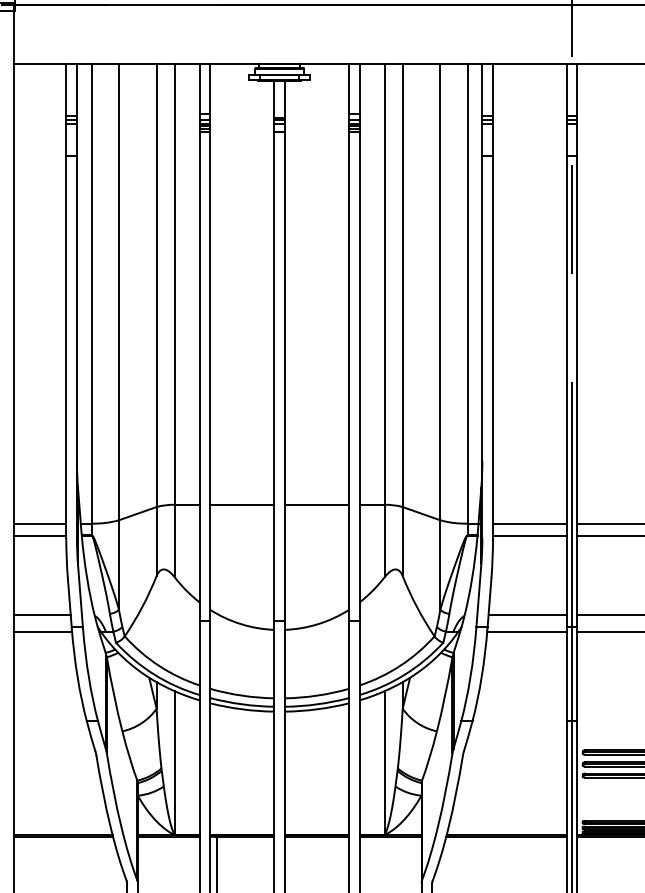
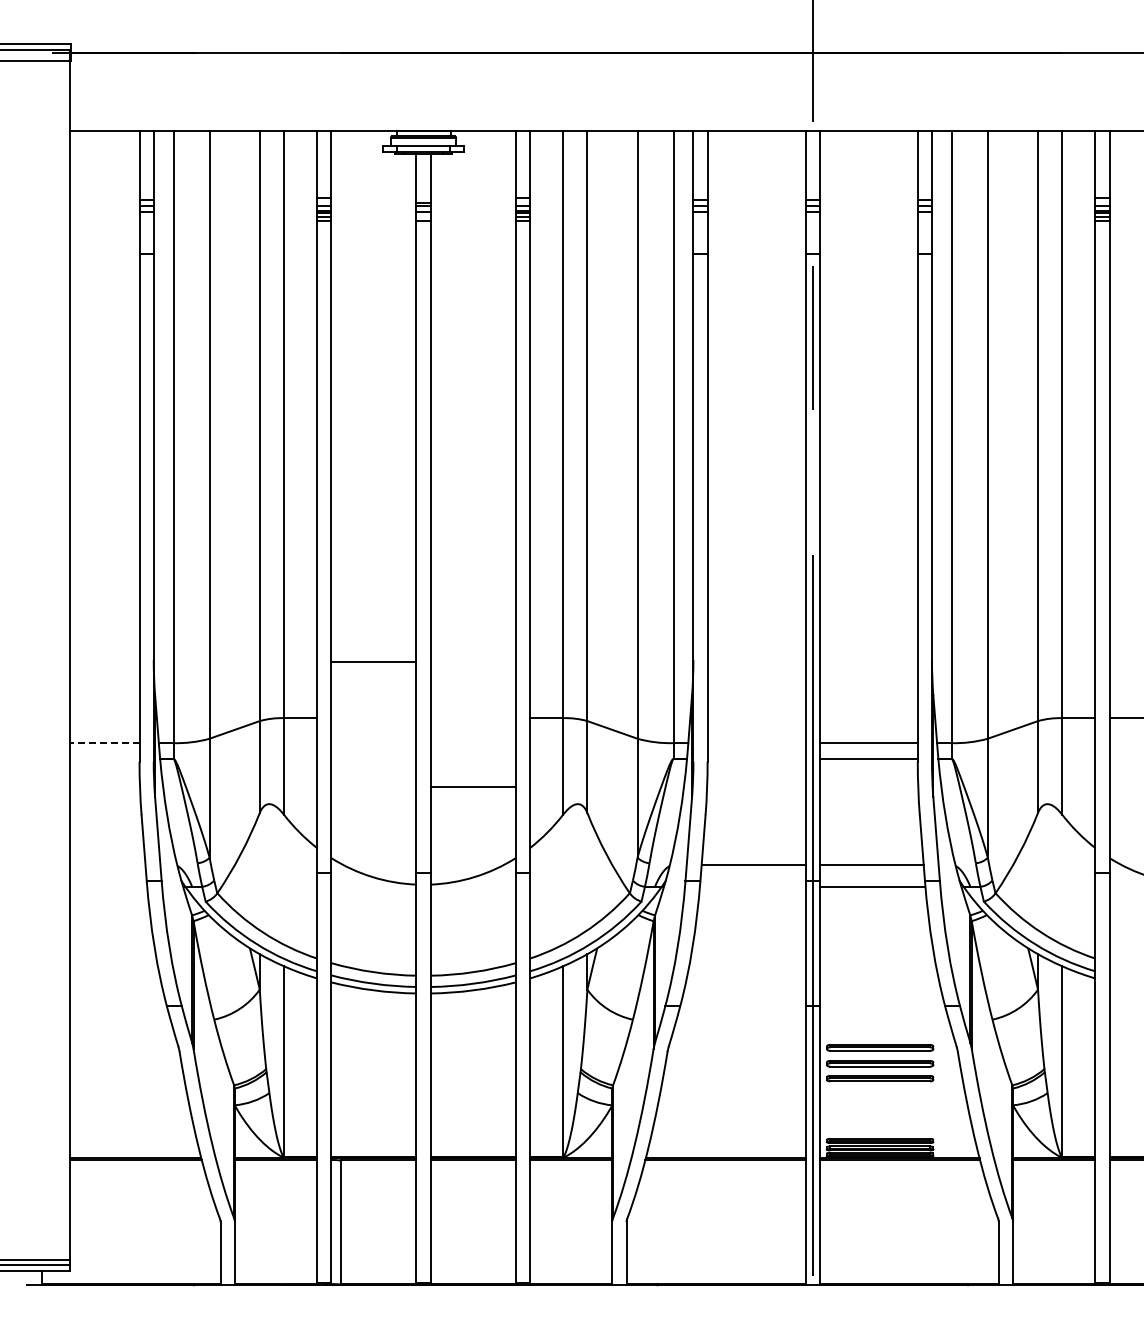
line: (242, 505) -> (373, 662), moved
line: (316, 505) -> (472, 787), moved
line: (39, 523) -> (104, 743), solid -> dashed
line: (529, 523) -> (756, 743), removed
line: (39, 535) -> (104, 759), removed
line: (529, 535) -> (756, 759), removed
line: (42, 615) -> (107, 865), removed
line: (42, 631) -> (108, 886), removed
line: (526, 631) -> (752, 886), removed

